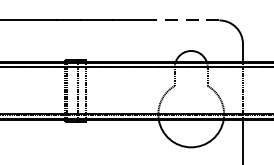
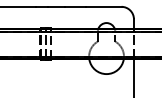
line: (185, 19) -> (103, 6), dashed -> solid

